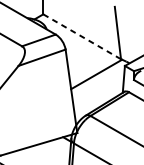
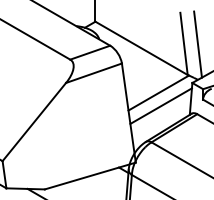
line: (129, 33) -> (197, 44), added
line: (82, 36) -> (142, 48), dashed -> solid
line: (98, 84) -> (160, 105), added

